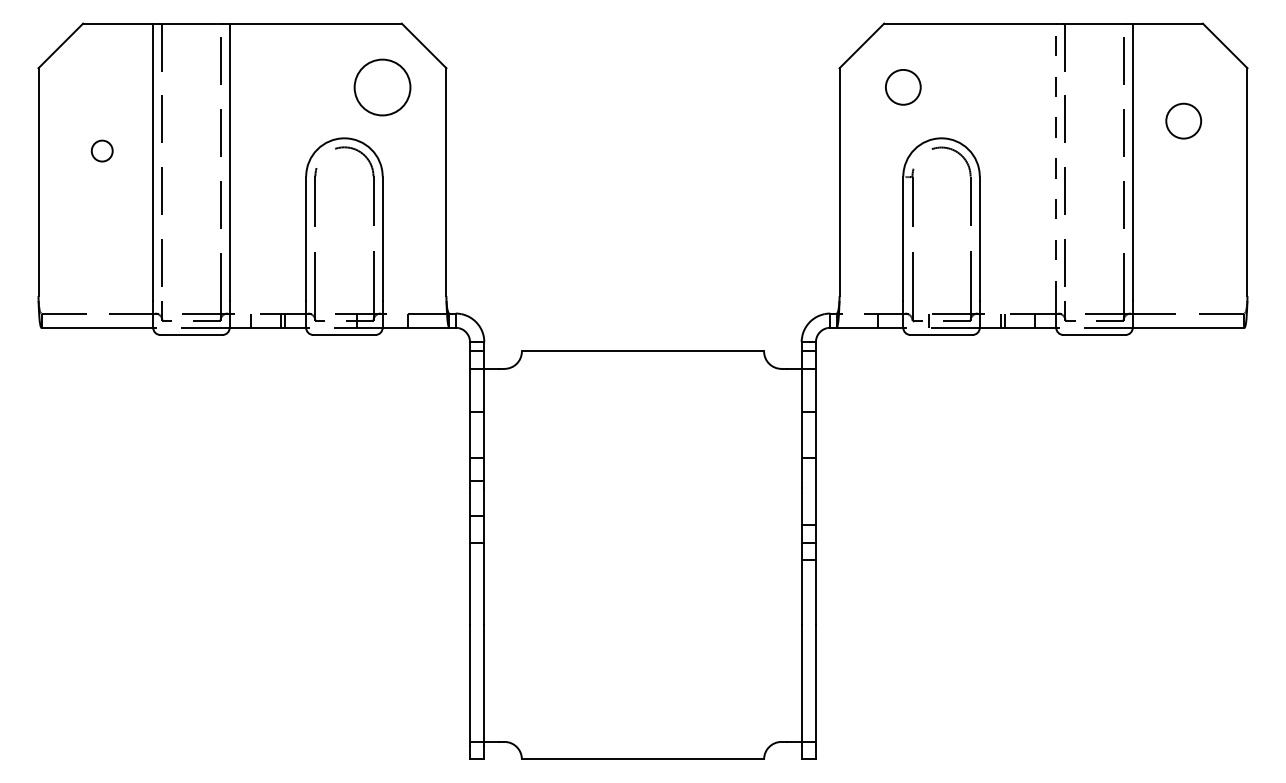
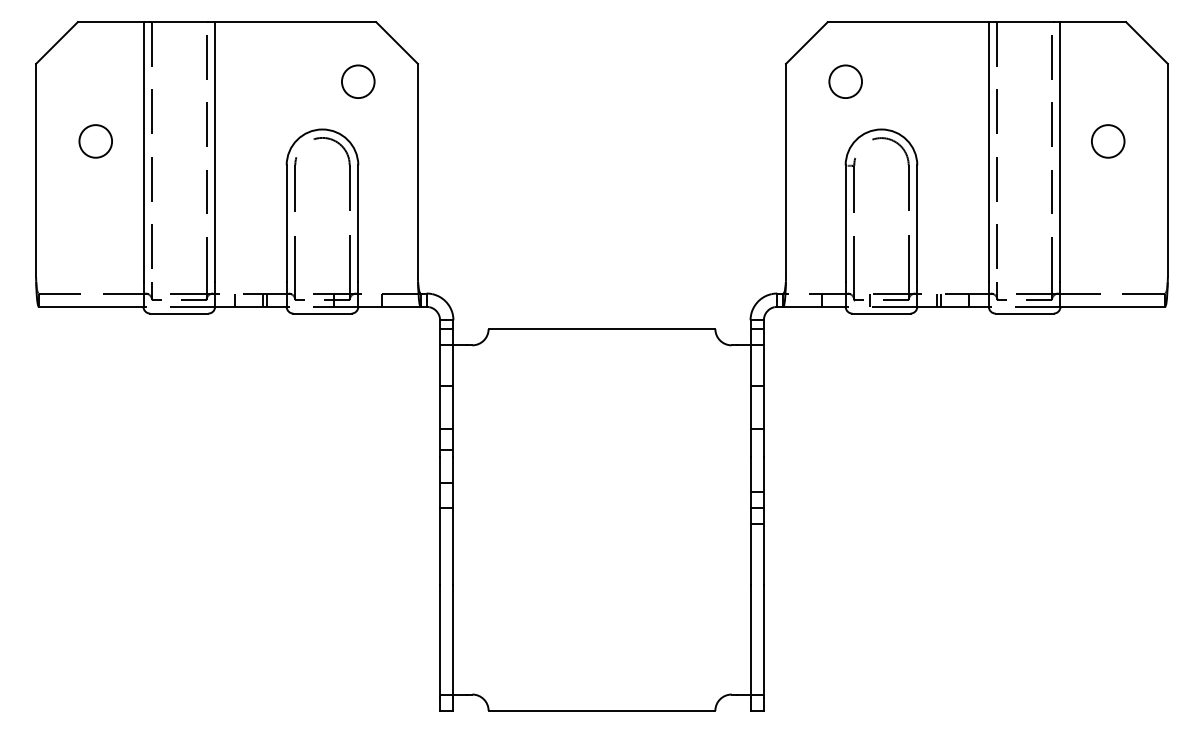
circle: (382, 87) -> (358, 81), size x0.62
circle: (1184, 121) -> (1108, 141), moved
circle: (101, 151) -> (95, 141), size x1.67
line: (1055, 161) -> (988, 151), dashed -> solid

